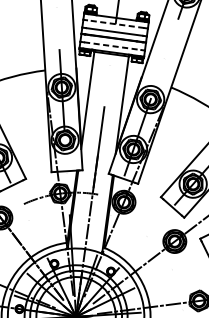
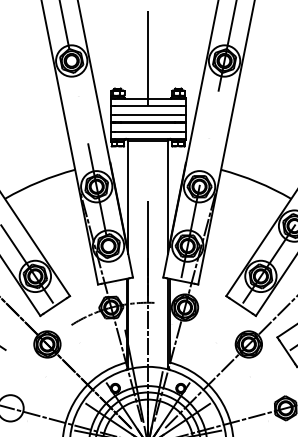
line: (115, 24) -> (147, 106), dashed -> solid
line: (113, 45) -> (148, 131), dashed -> solid

